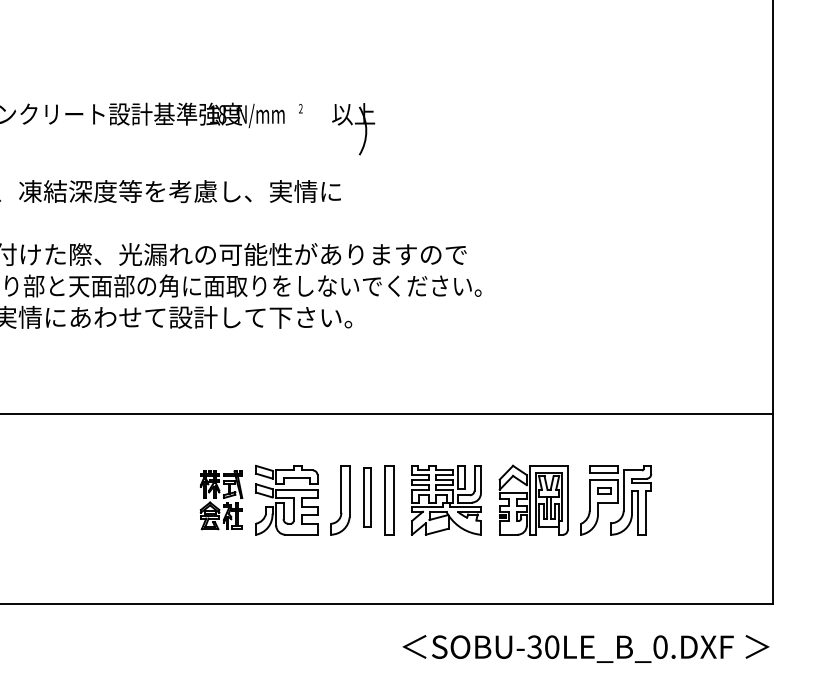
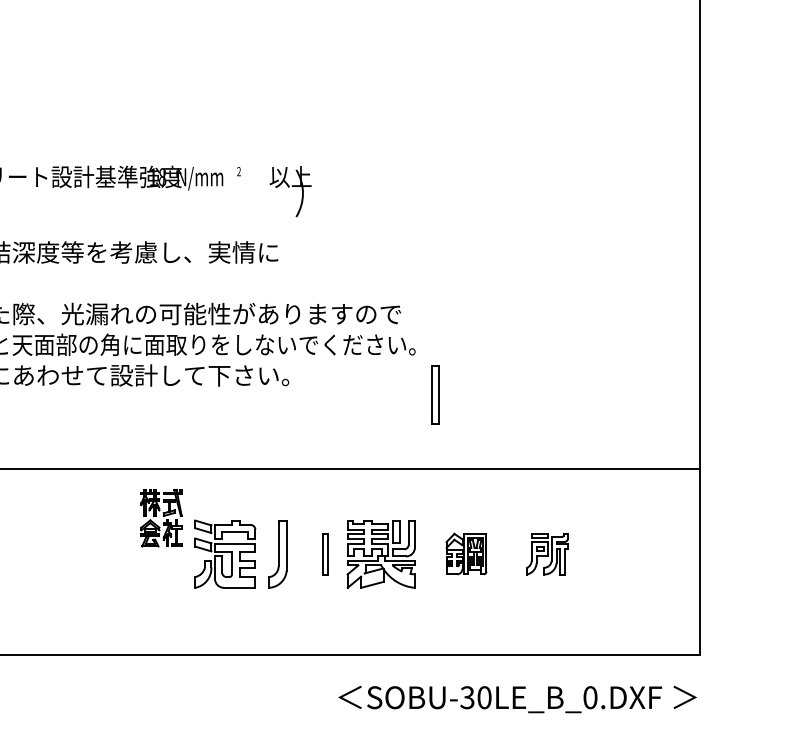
part: (367, 497) -> (435, 394), moved
part: (533, 499) -> (466, 553), size x0.6
part: (221, 500) -> (161, 518), moved
part: (389, 500) -> (325, 554), size x0.6
part: (616, 500) -> (547, 554), size x0.6

